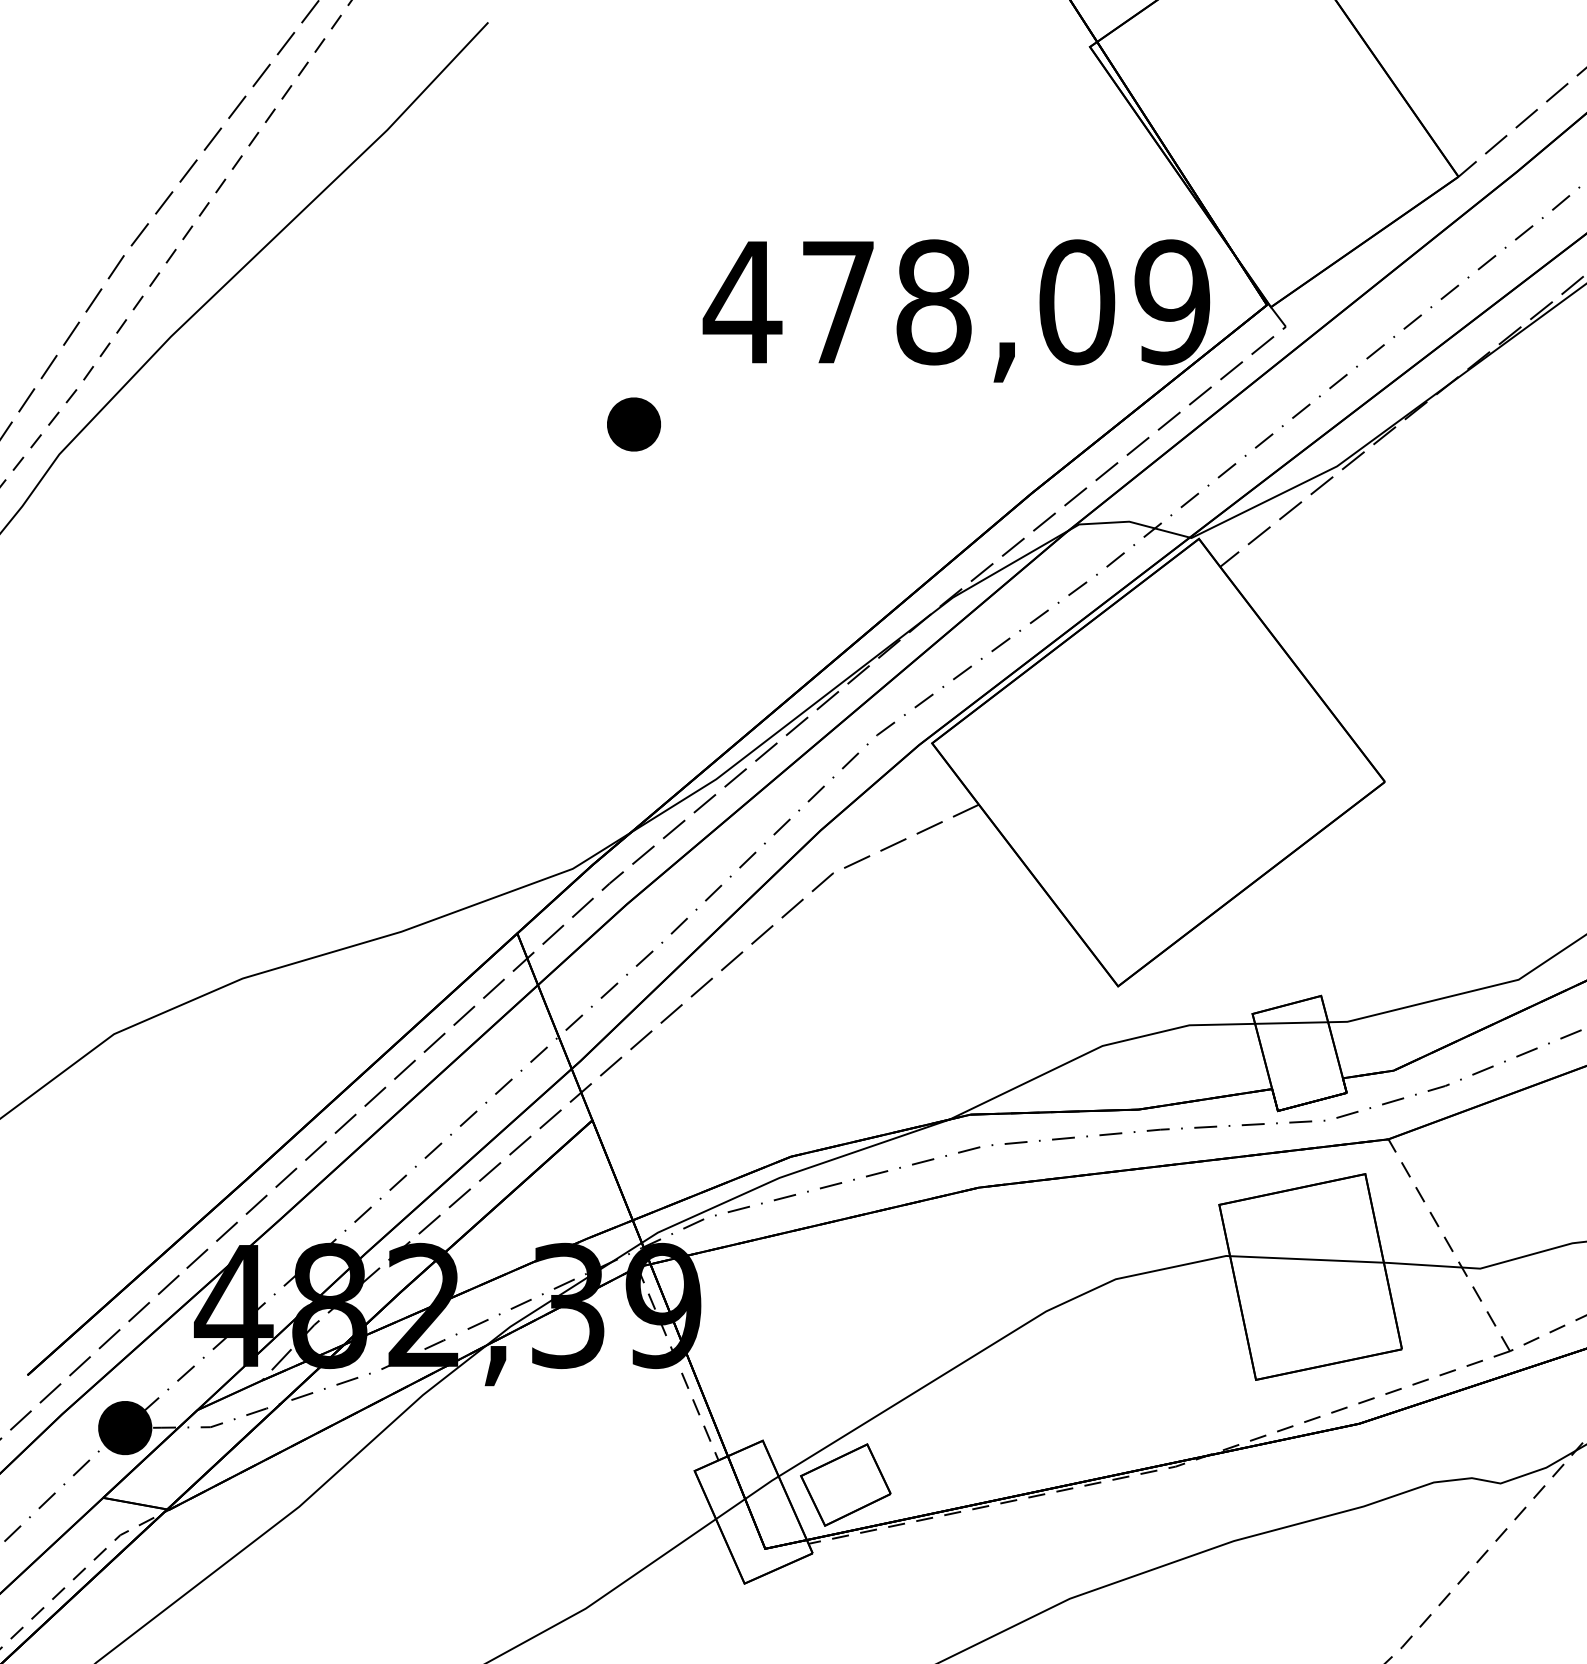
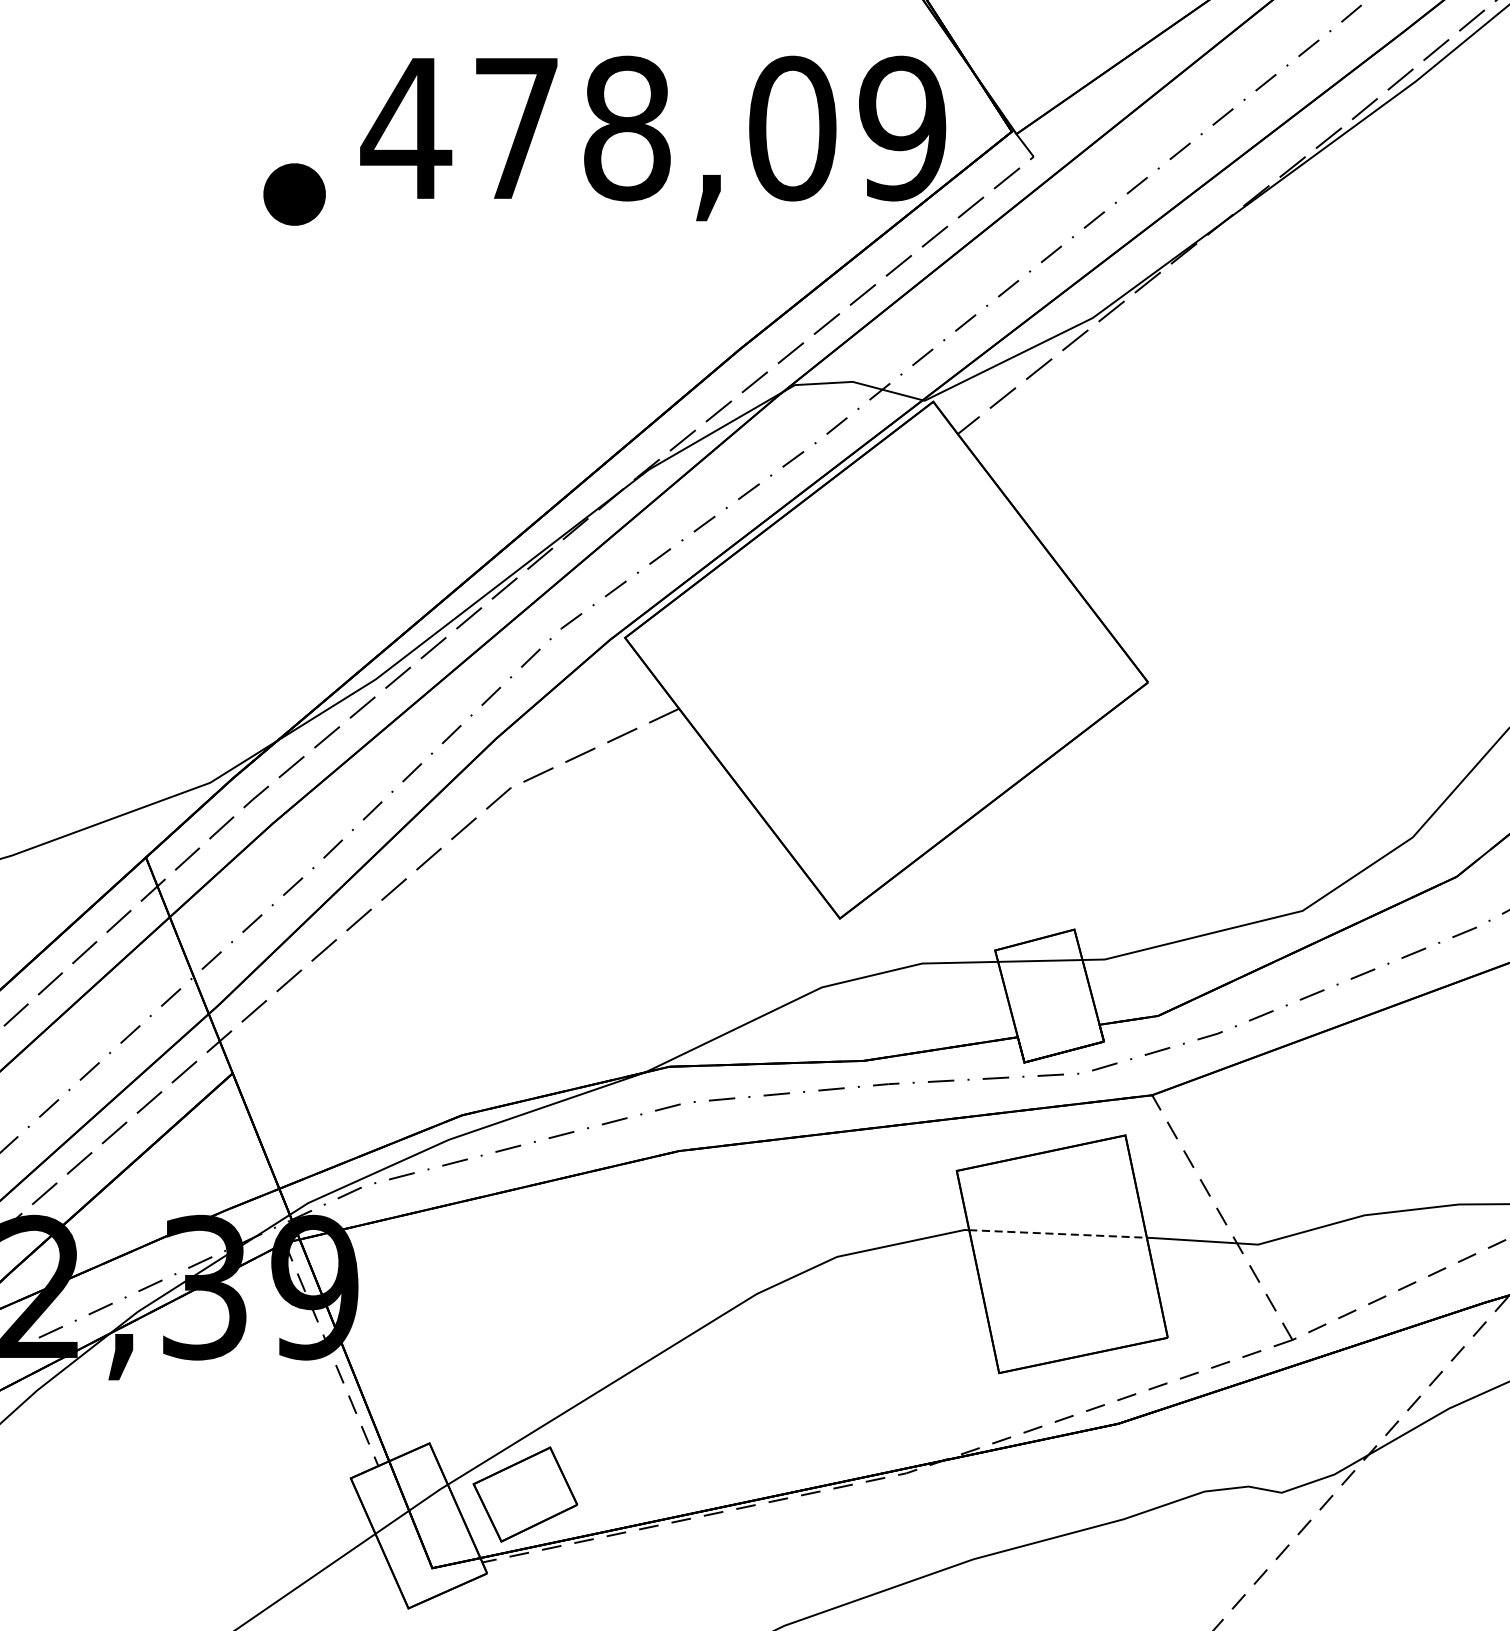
part: (633, 424) -> (294, 194), moved
line: (1307, 1259) -> (1058, 1234), solid -> dashed

